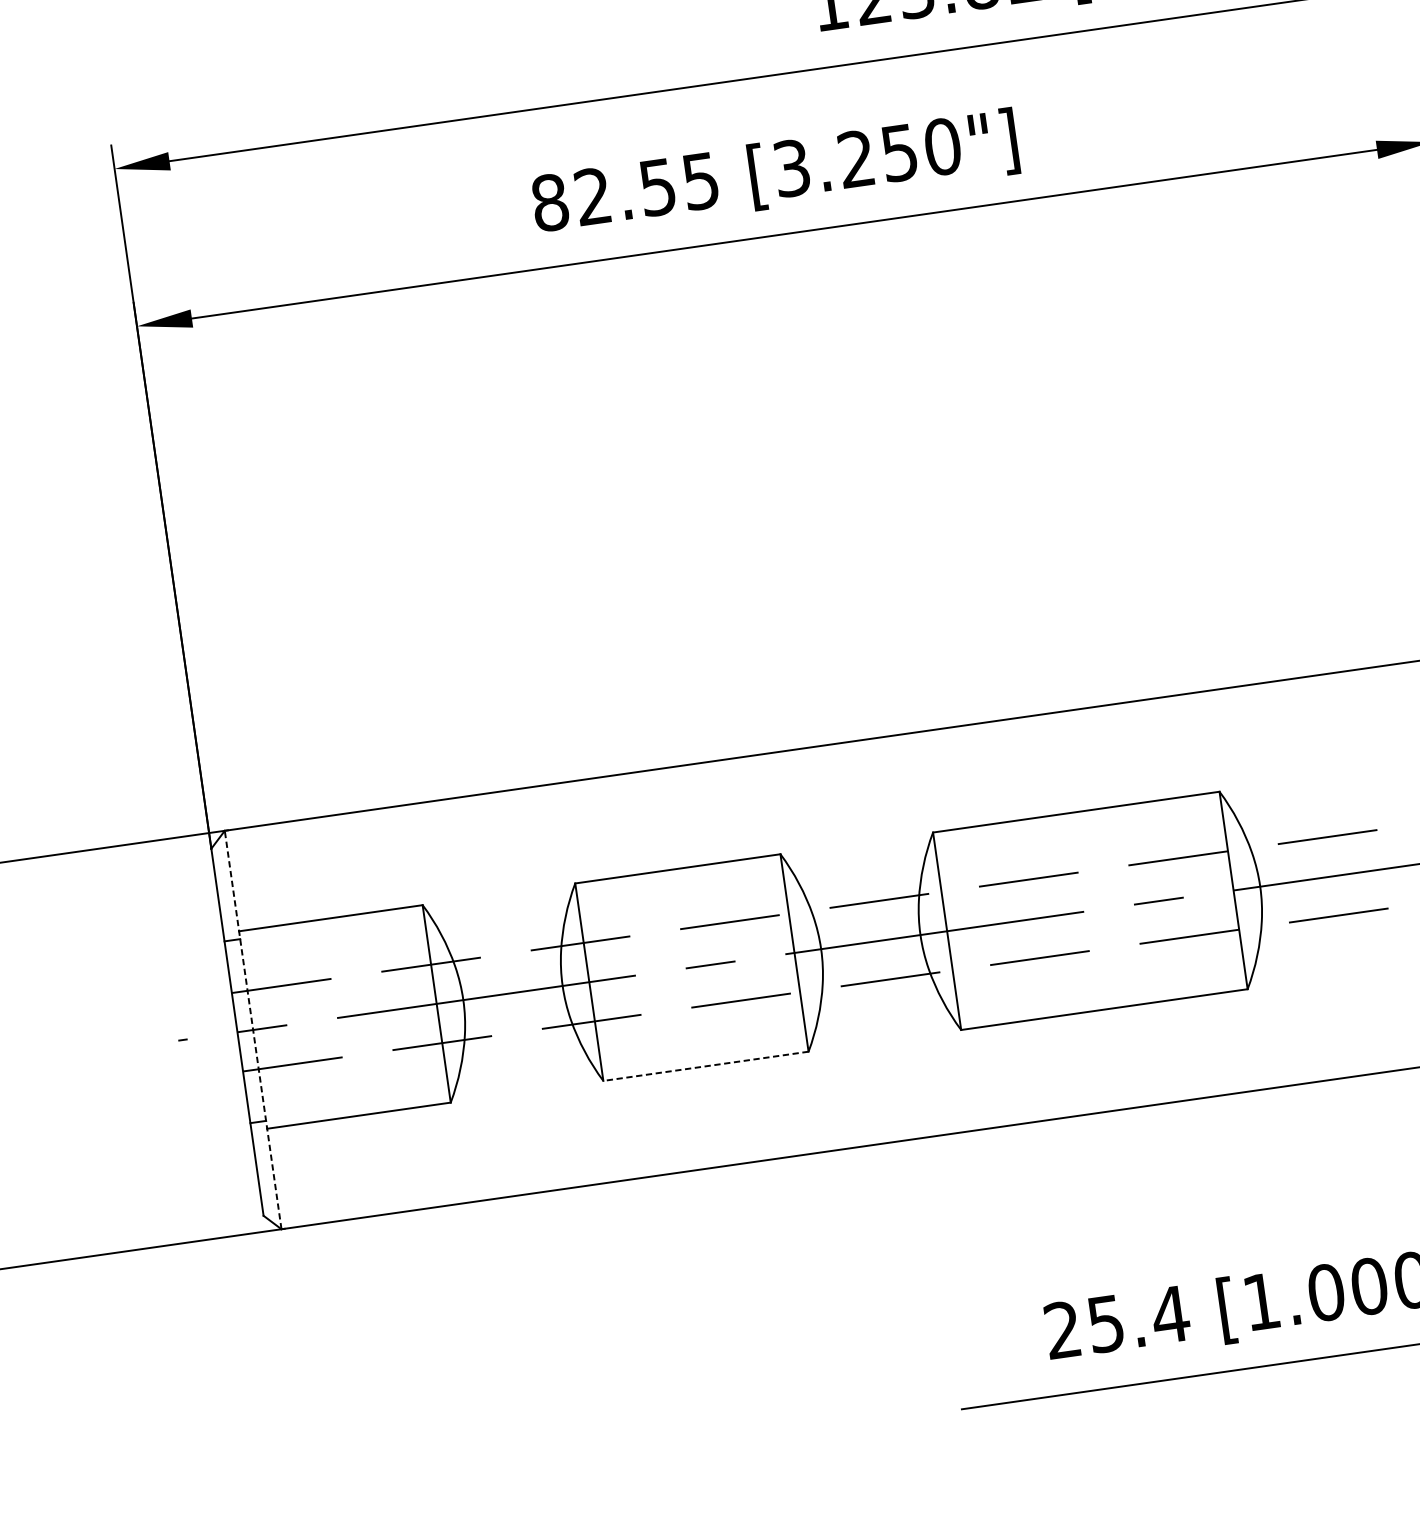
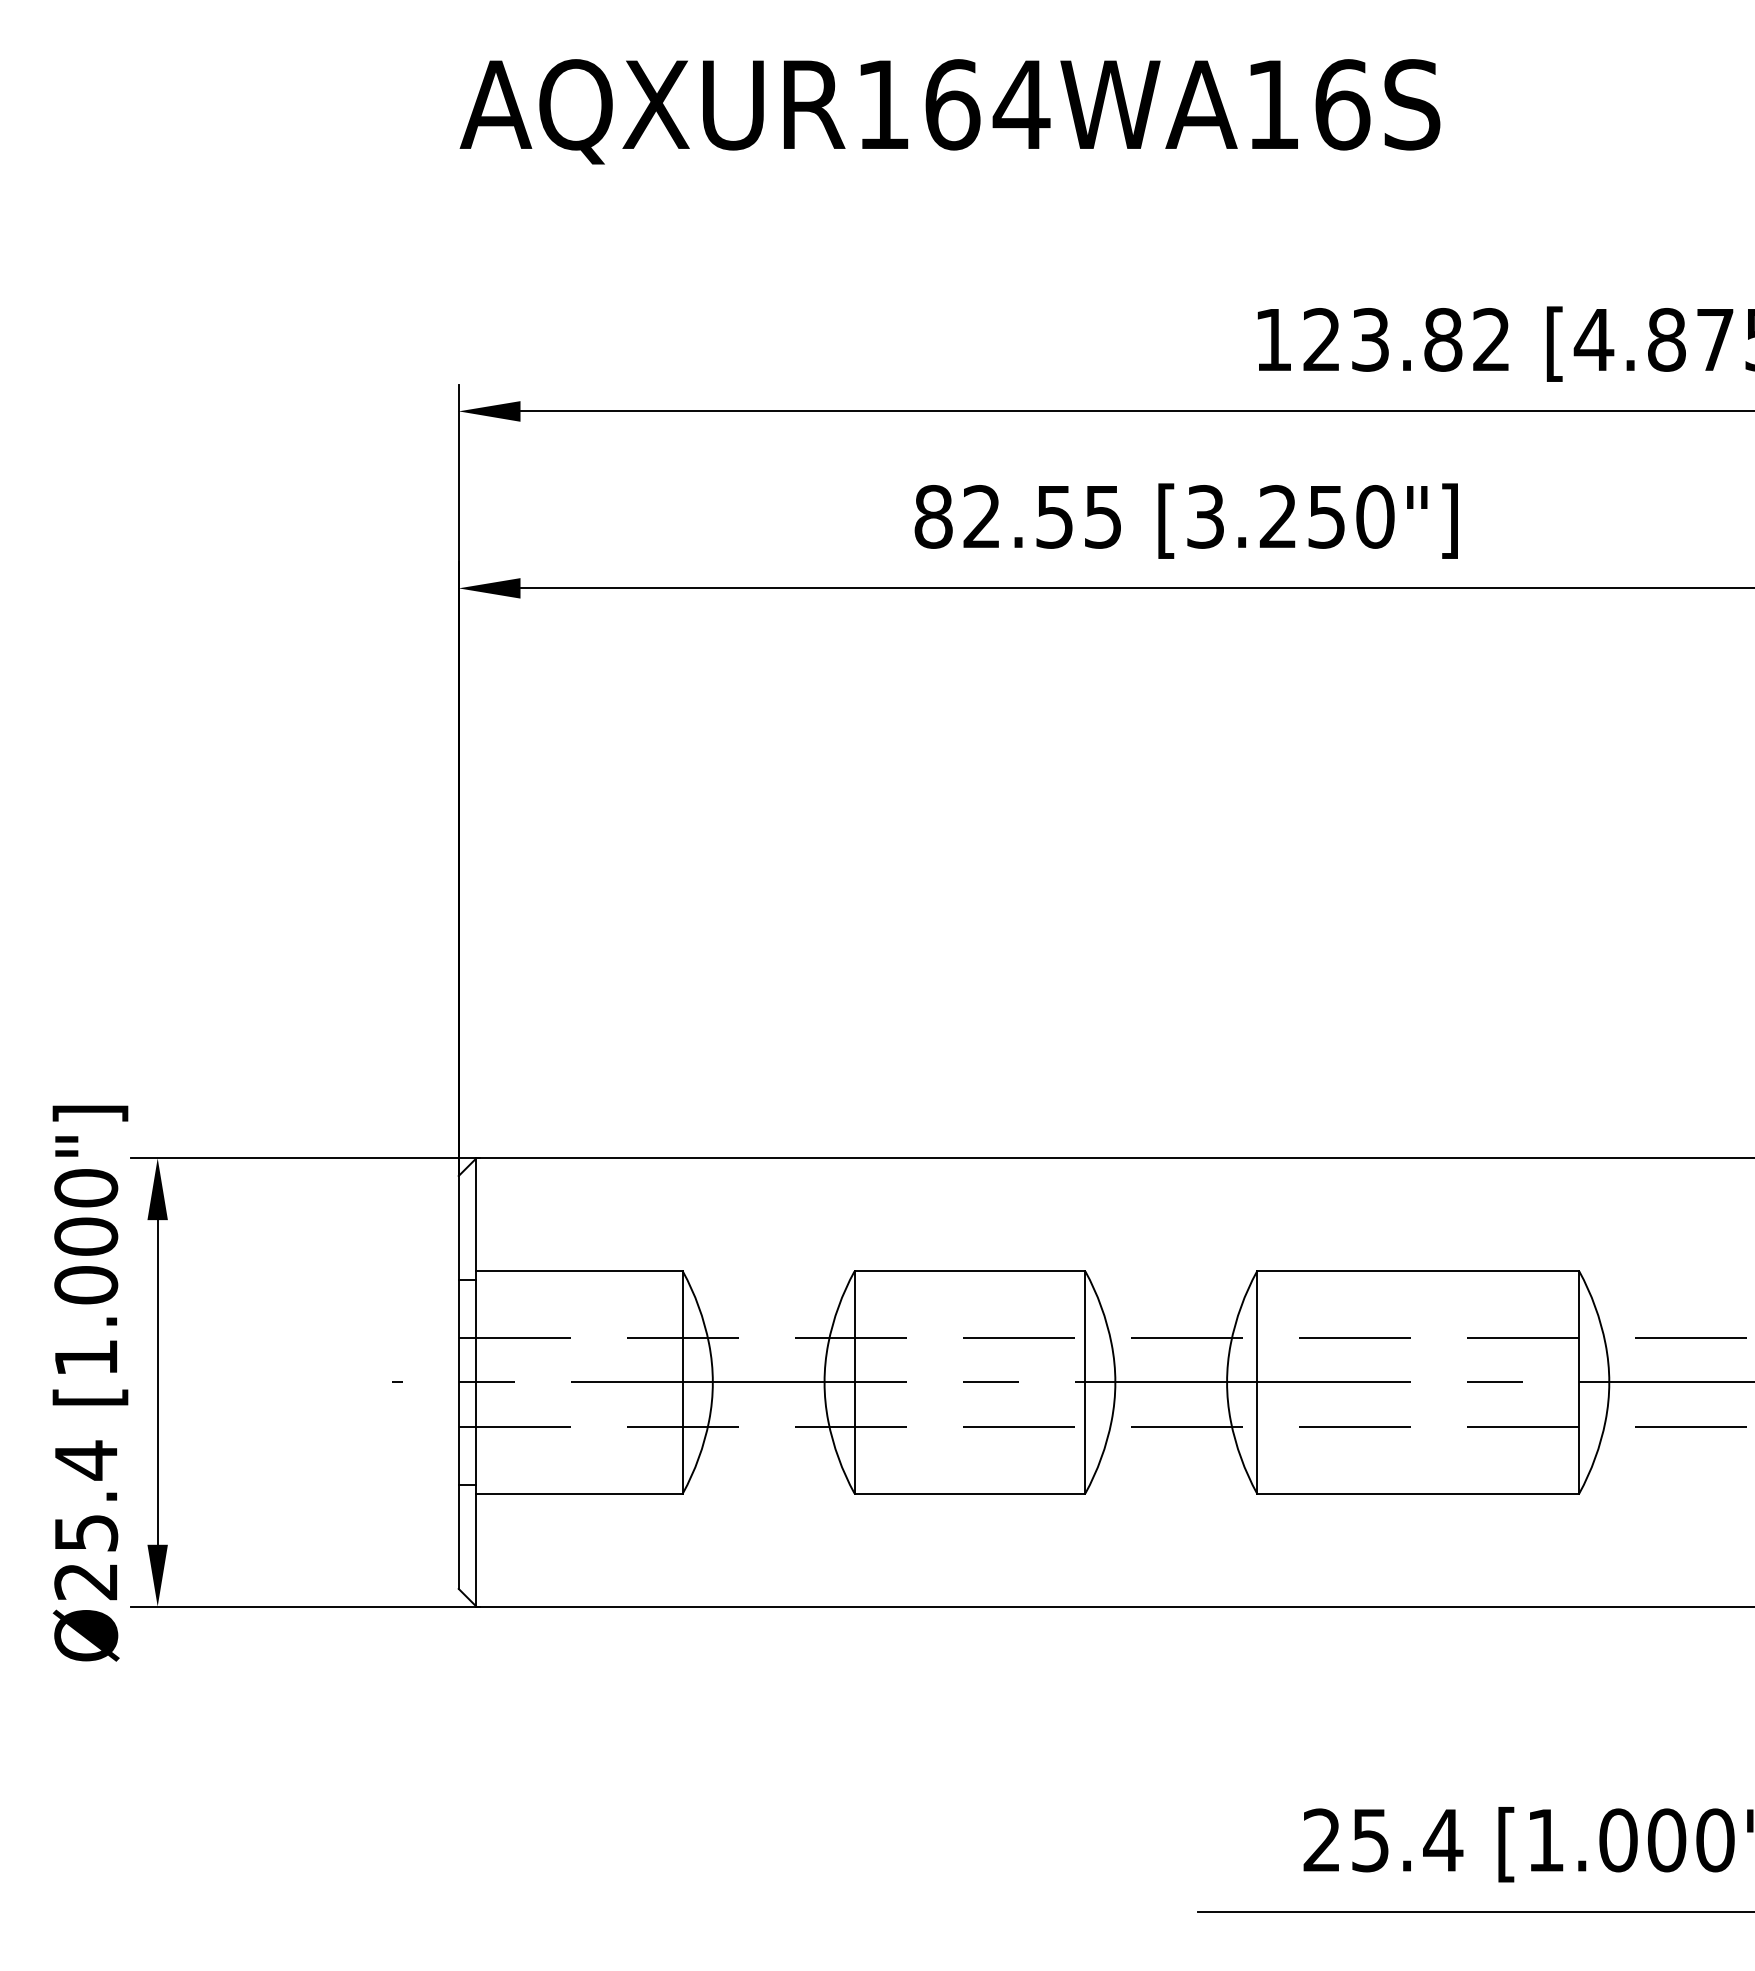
line: (253, 1029) -> (476, 1381), dashed -> solid
line: (705, 1066) -> (969, 1493), dashed -> solid

